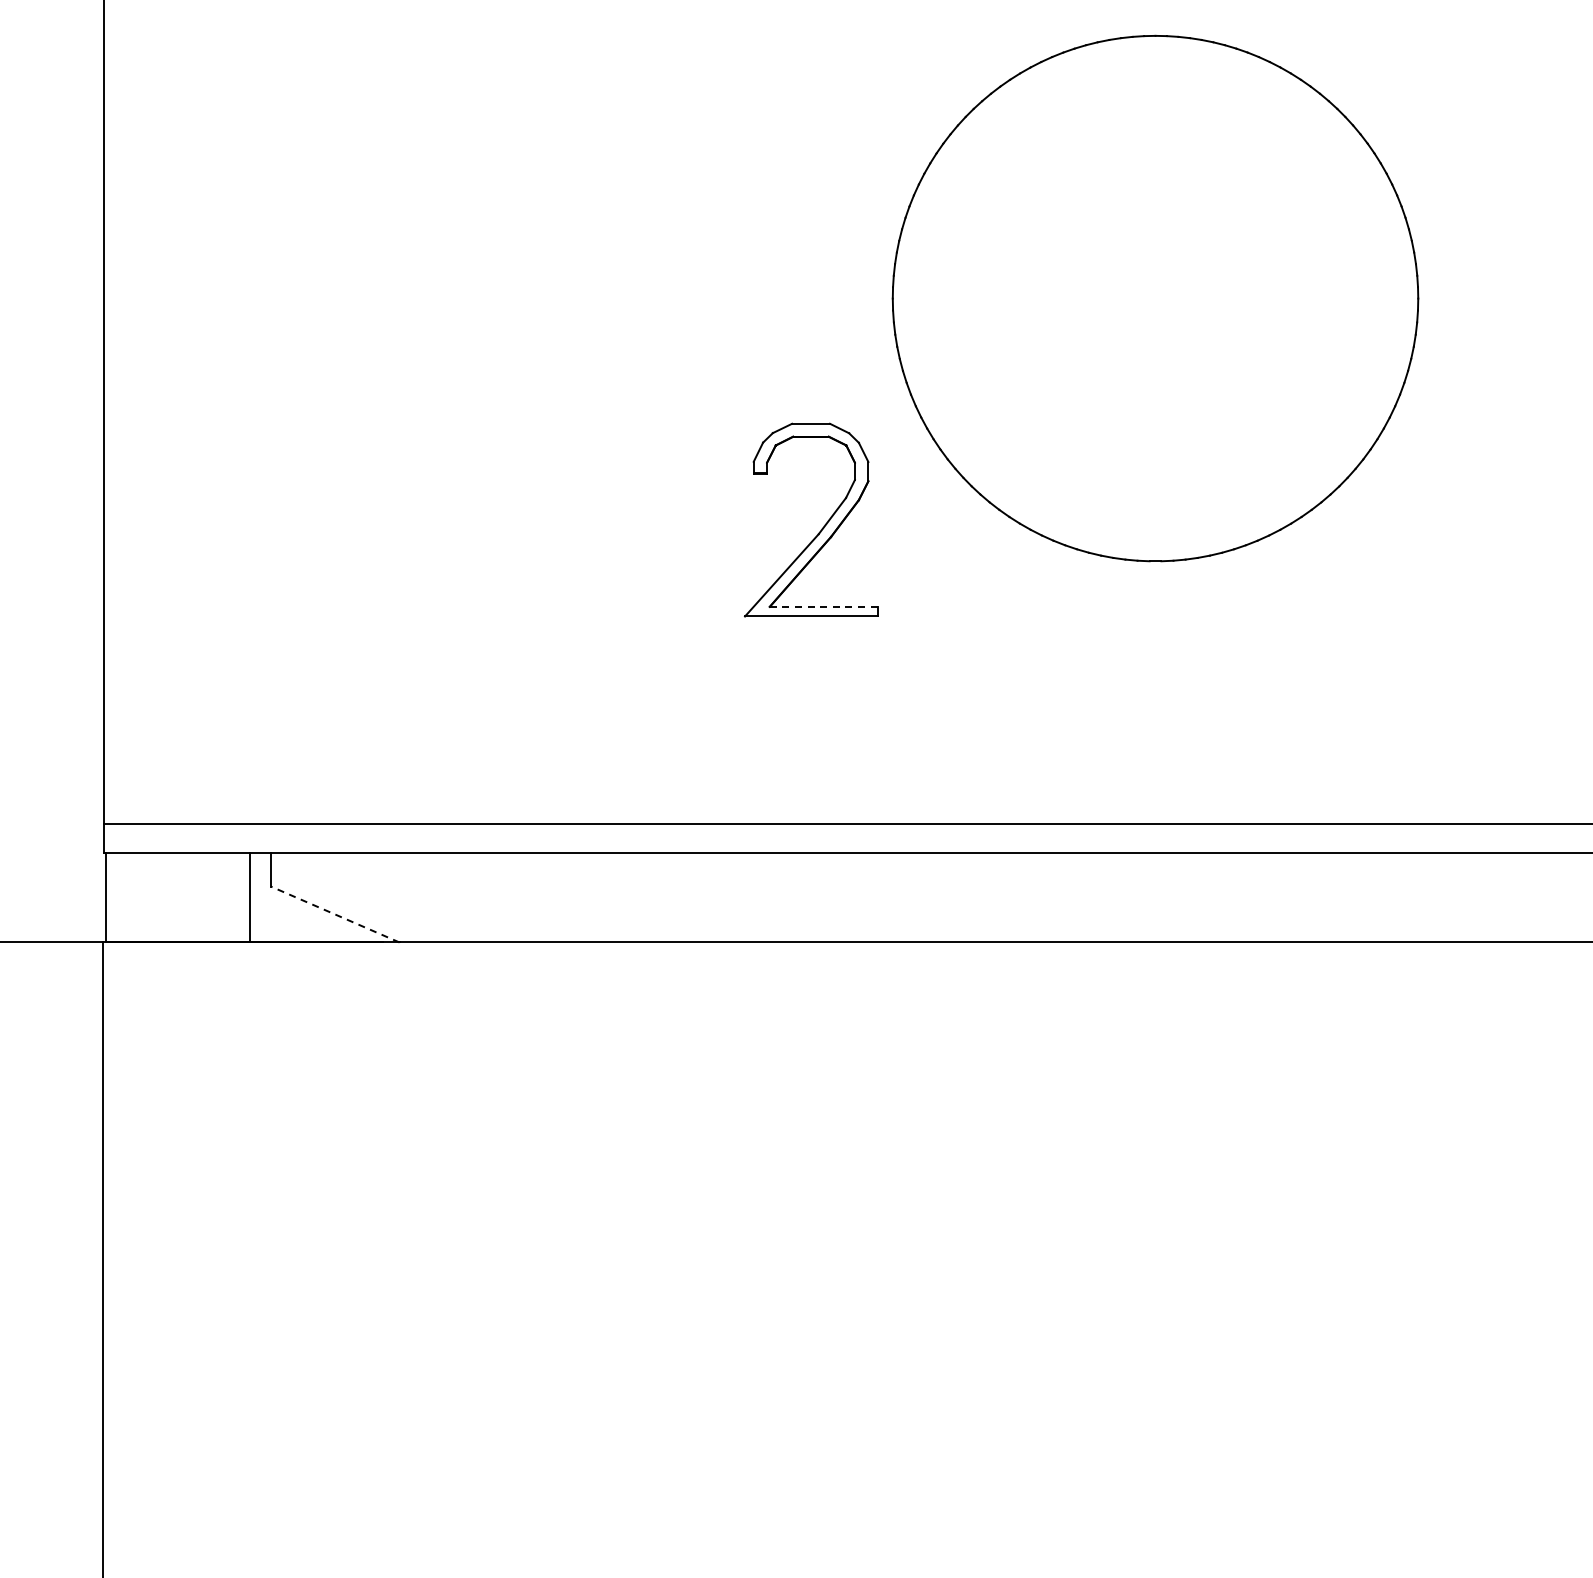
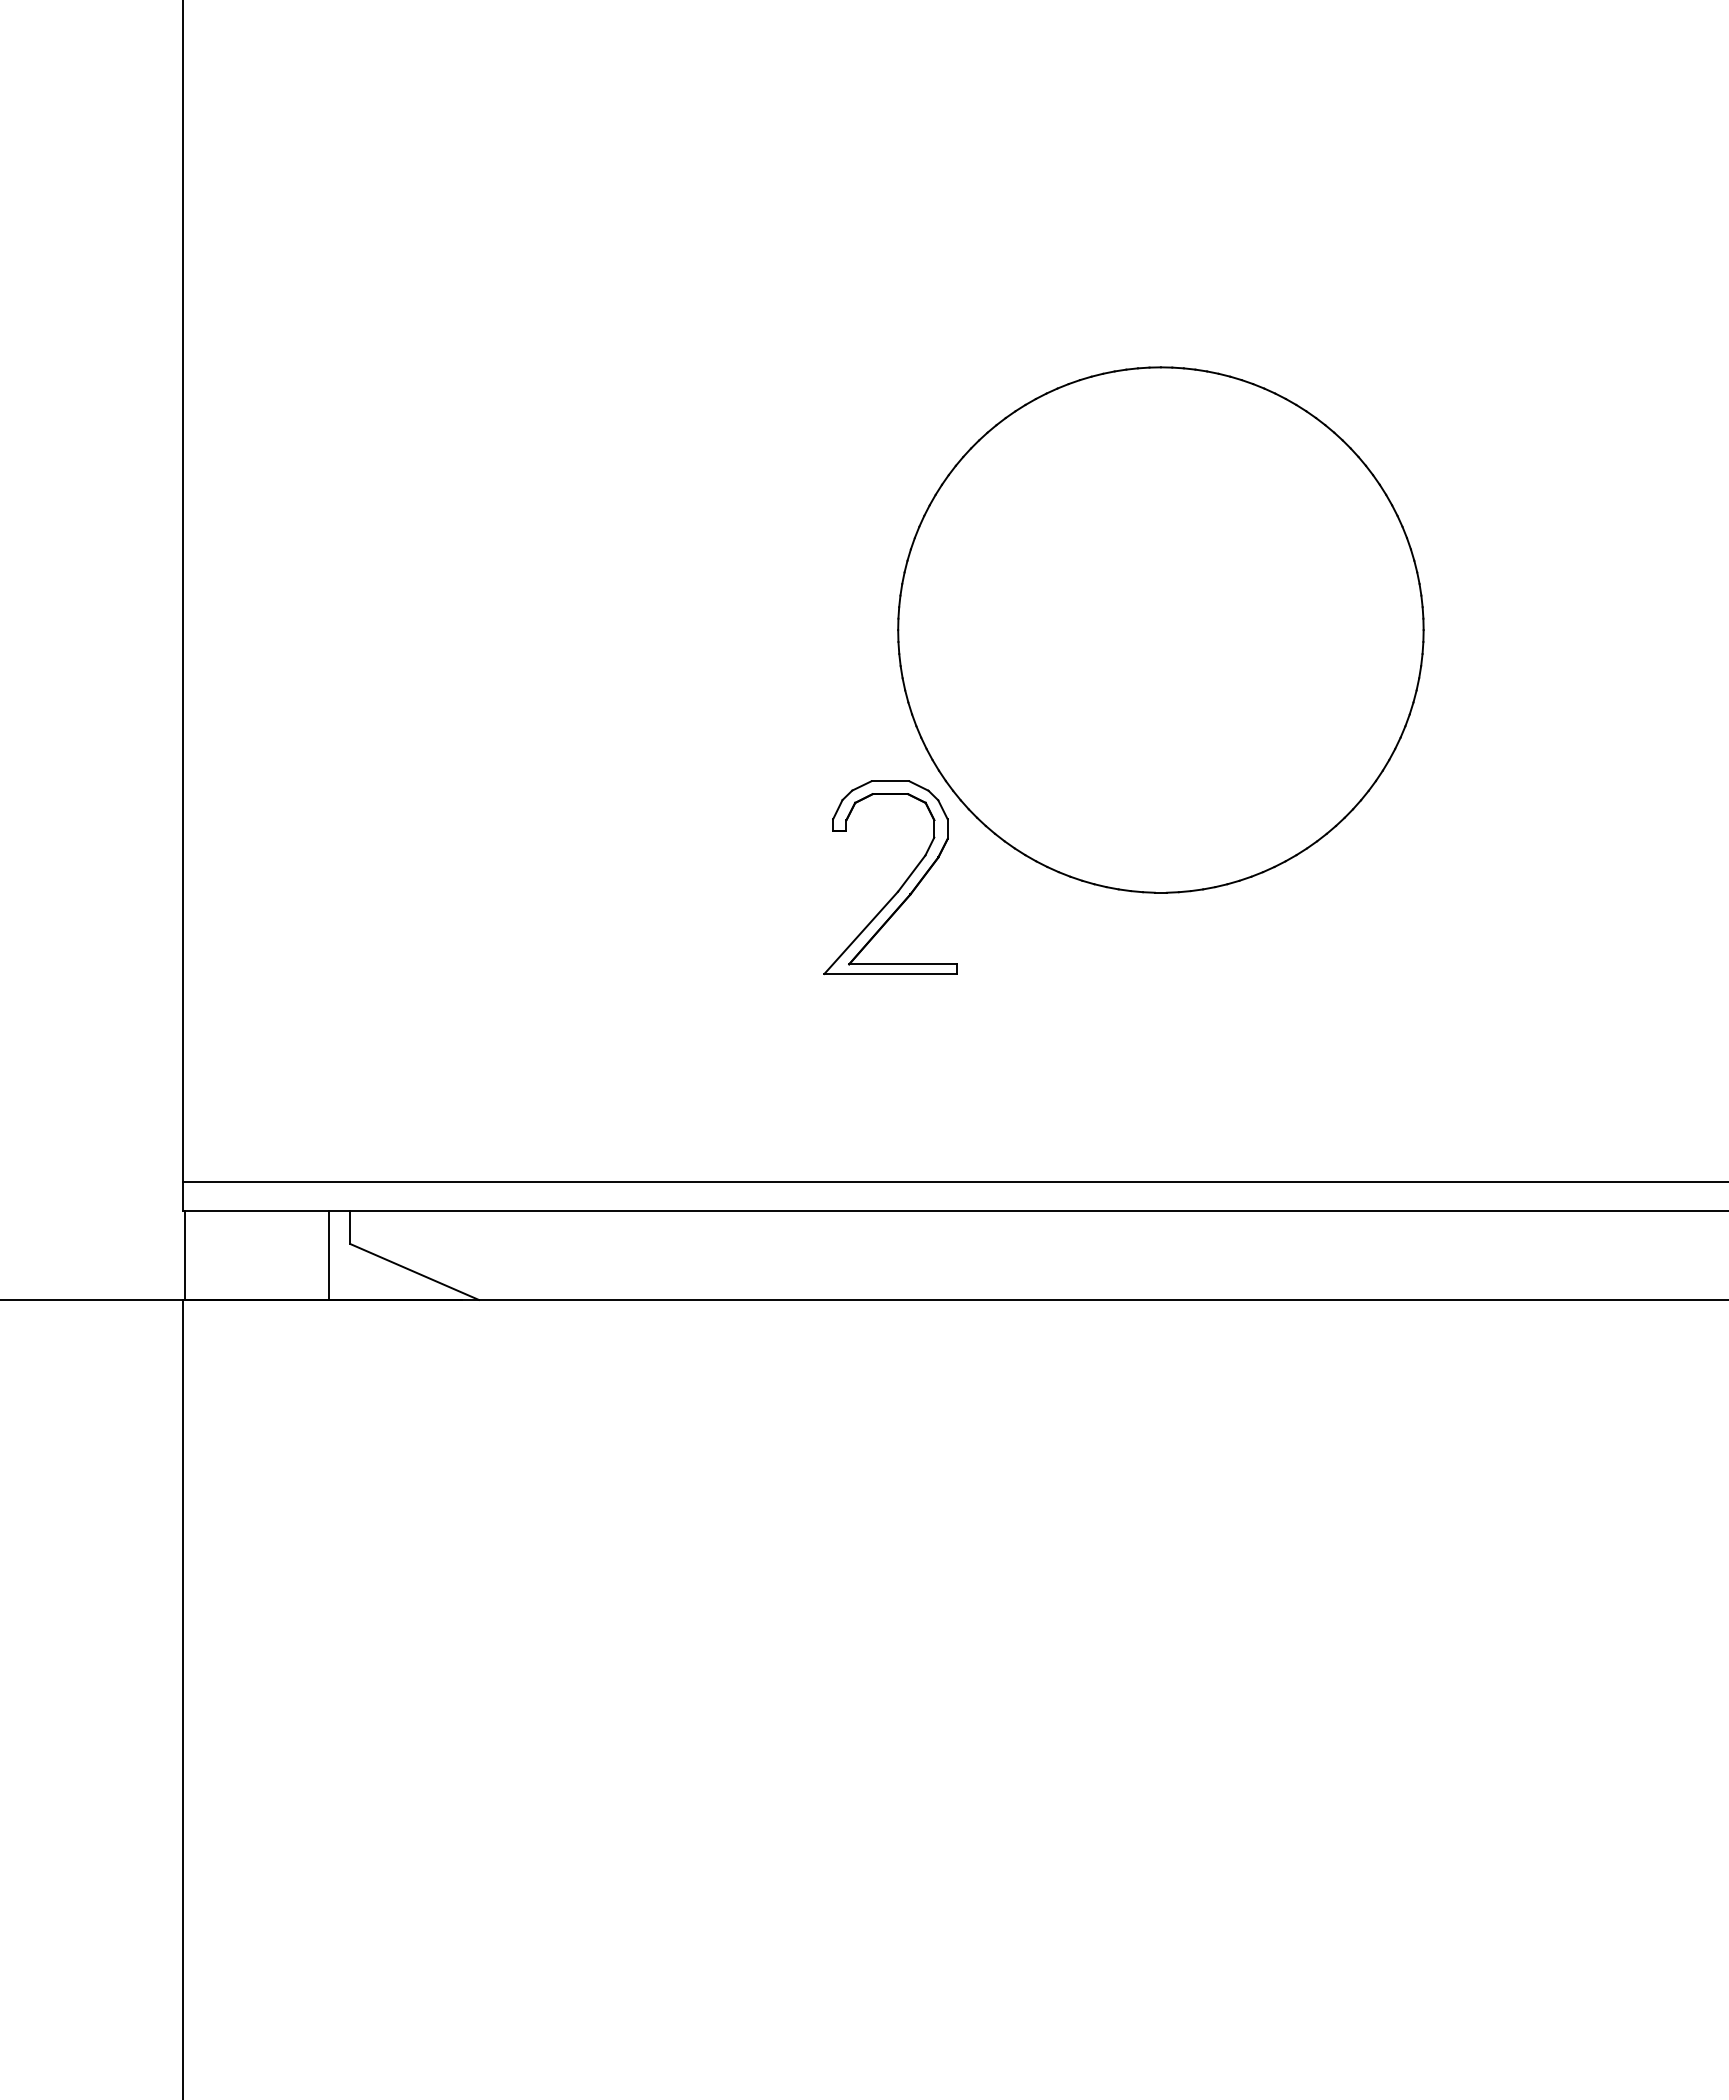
part: (1155, 298) -> (1160, 629), moved
line: (824, 607) -> (903, 964), dashed -> solid
line: (335, 914) -> (414, 1271), dashed -> solid

